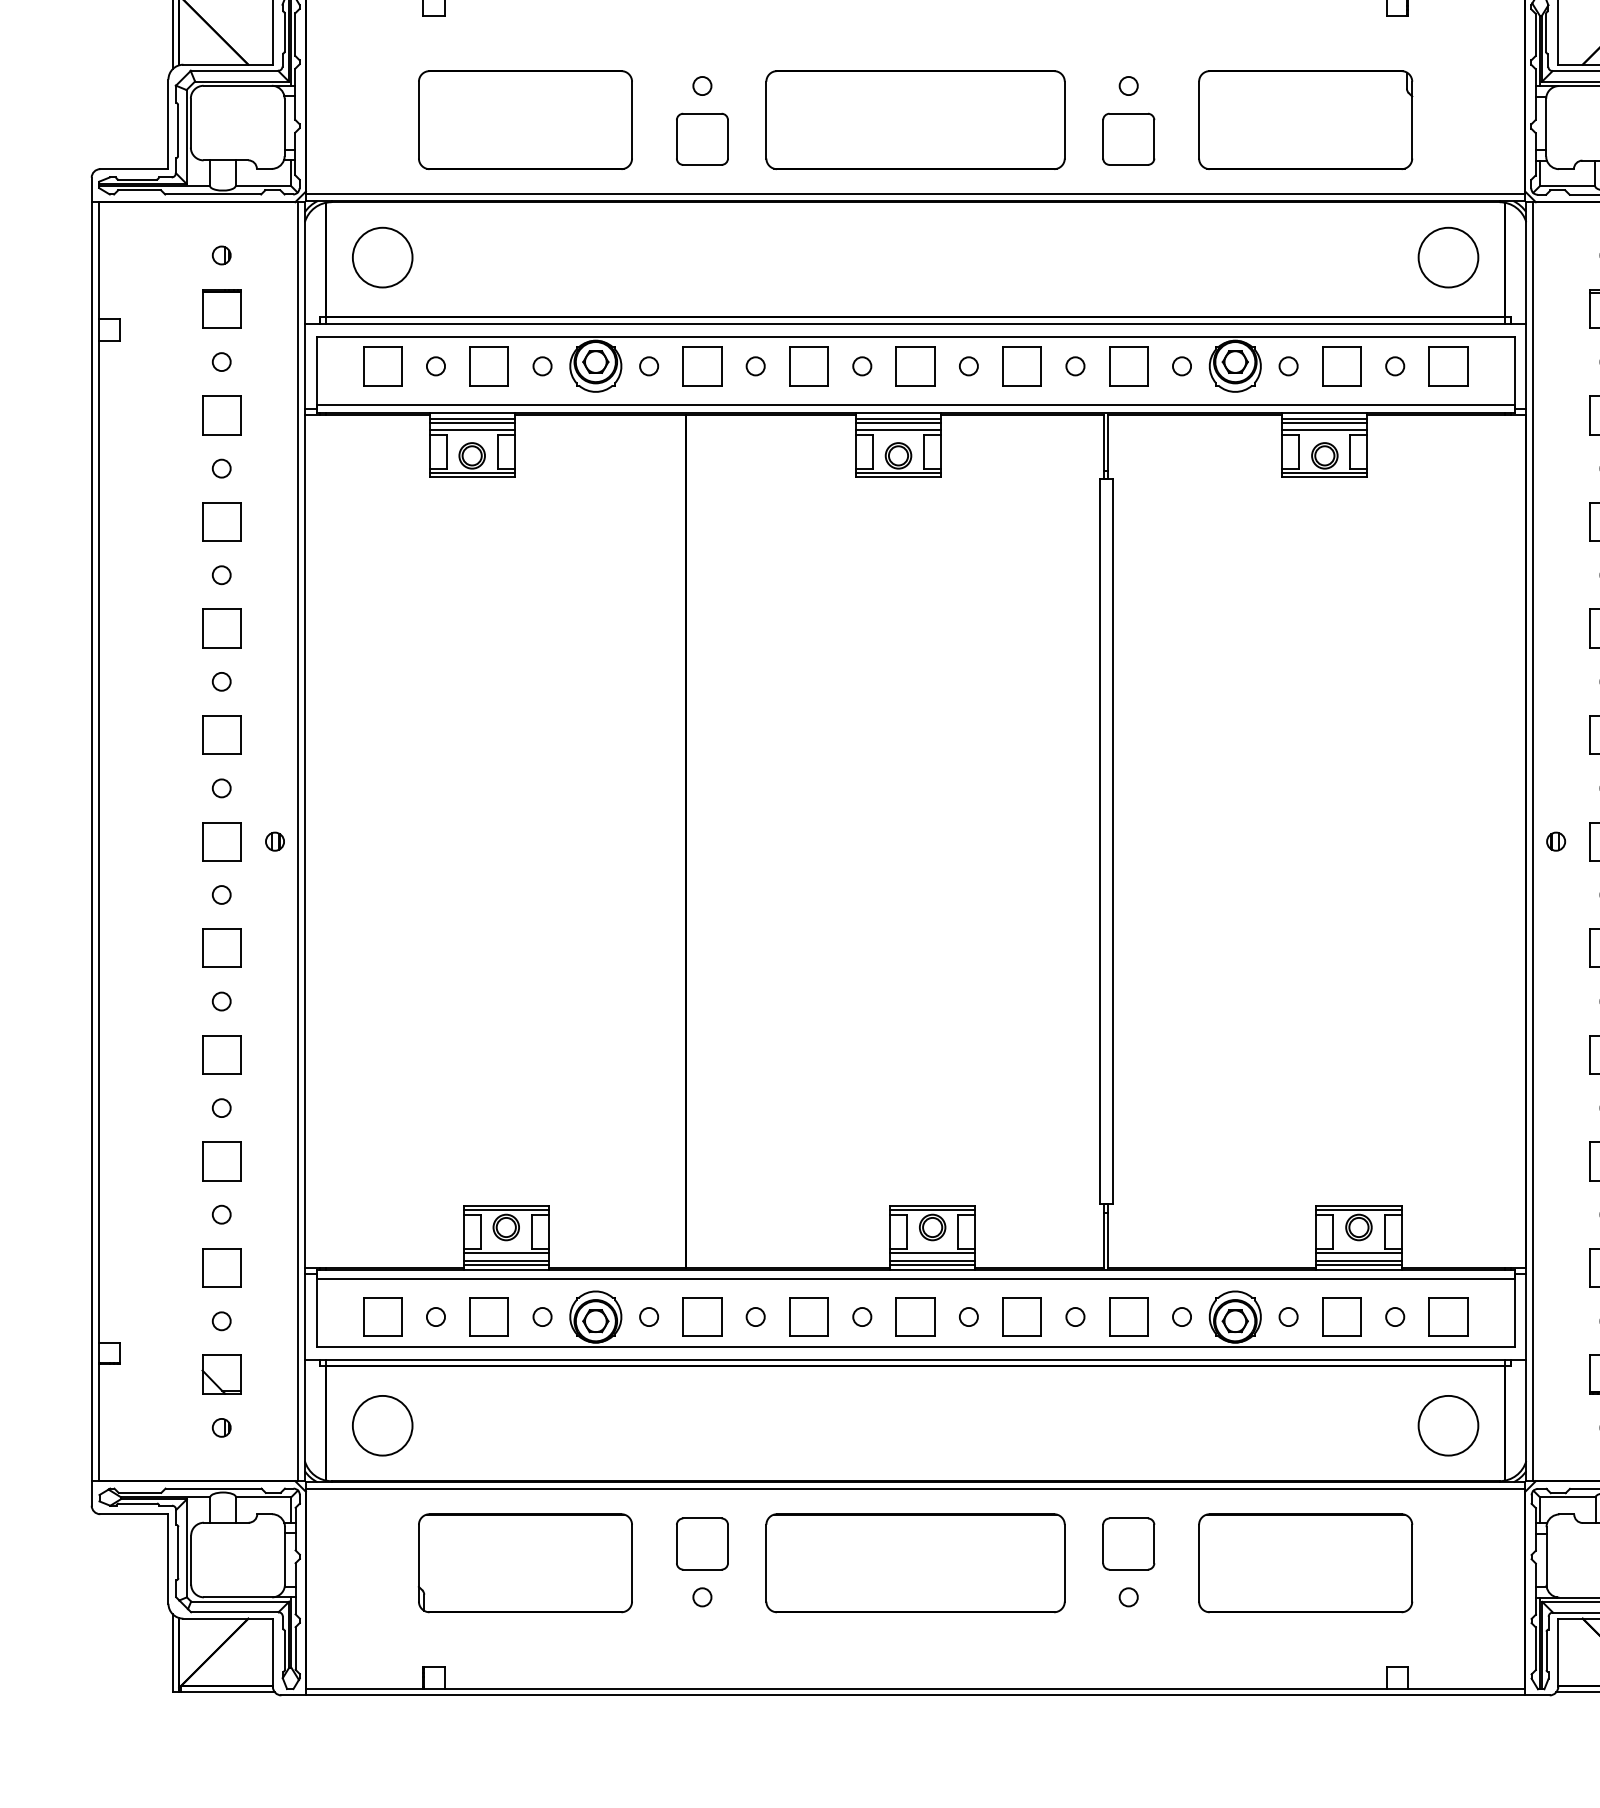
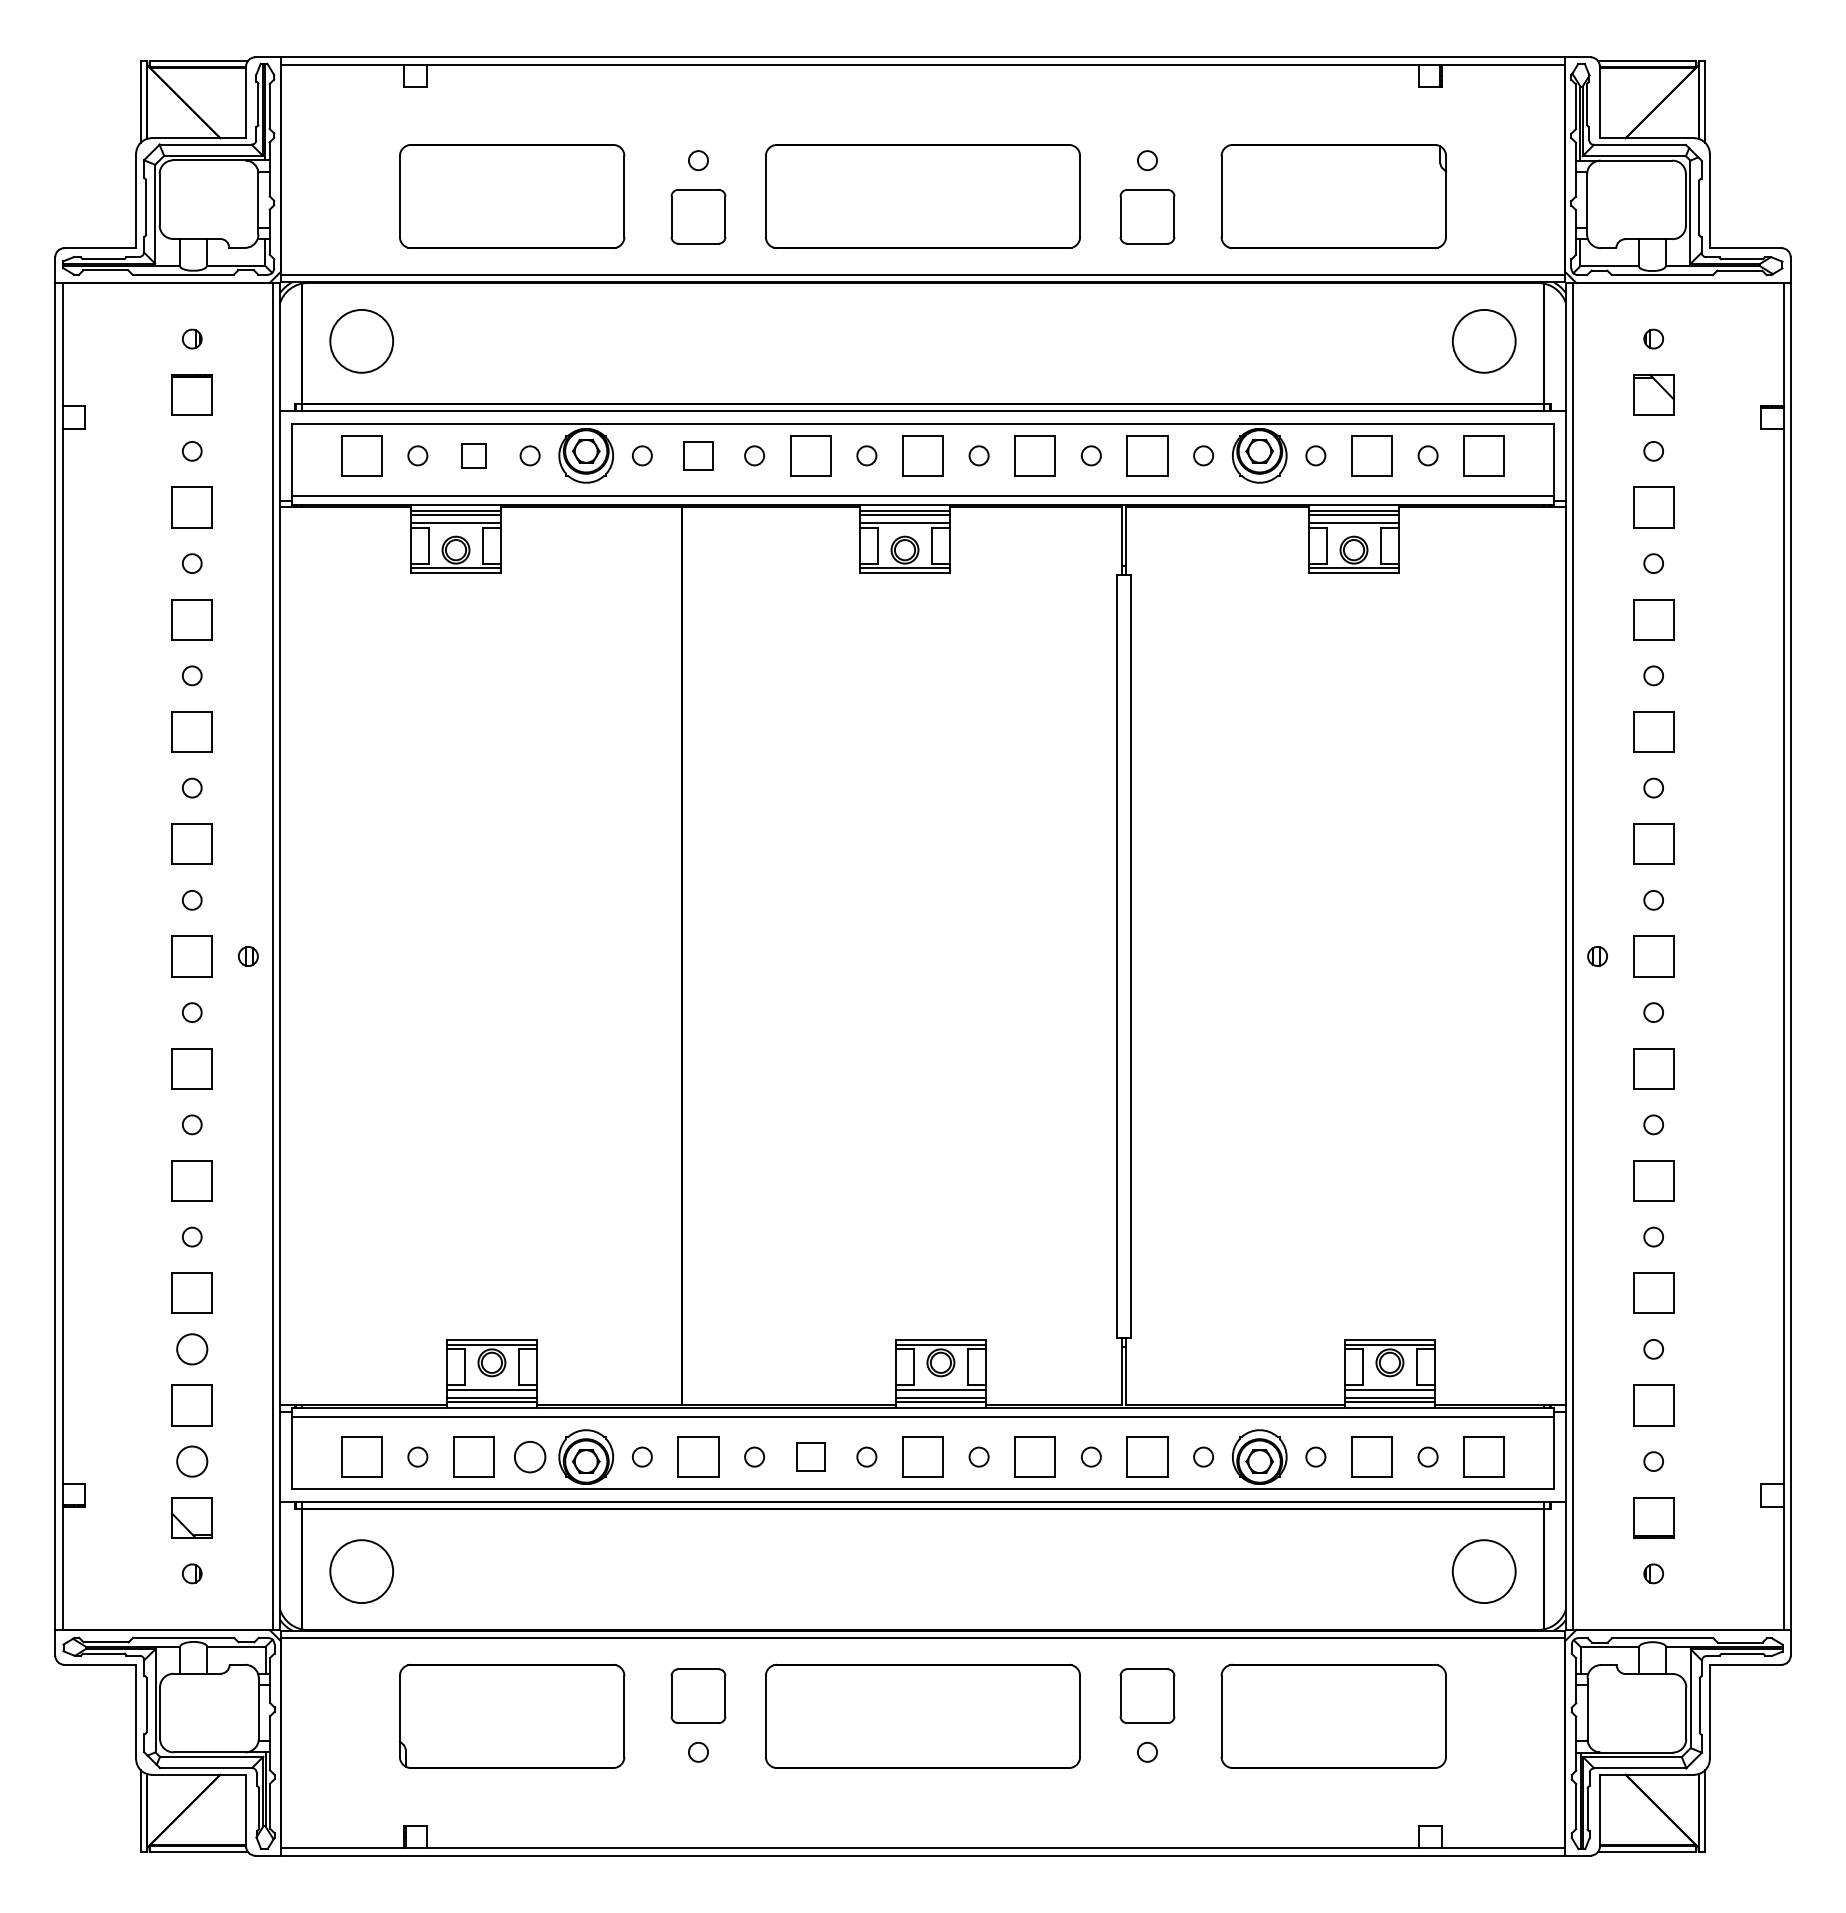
part: (488, 366) -> (473, 455), size x0.6
part: (702, 366) -> (698, 455), size x0.7
circle: (221, 1213) -> (191, 1348), size x1.6
circle: (541, 1316) -> (529, 1456), size x1.6
part: (808, 1316) -> (810, 1456), size x0.7
circle: (221, 1321) -> (191, 1461), size x1.6

